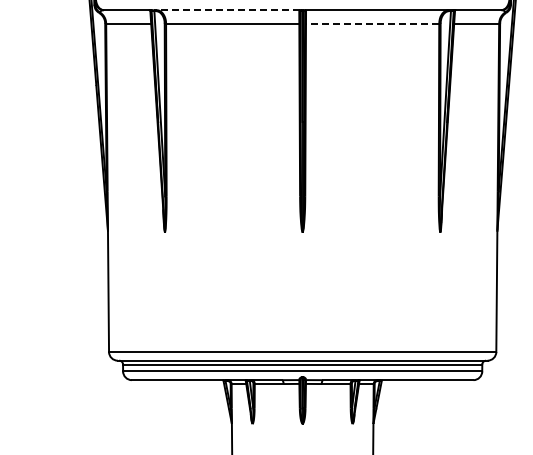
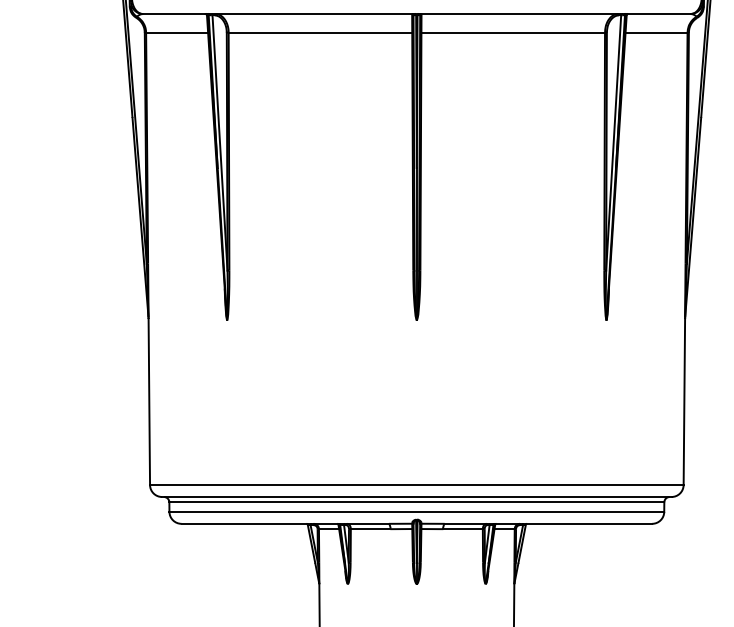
line: (226, 10) -> (311, 14), dashed -> solid
line: (372, 23) -> (513, 32), dashed -> solid

